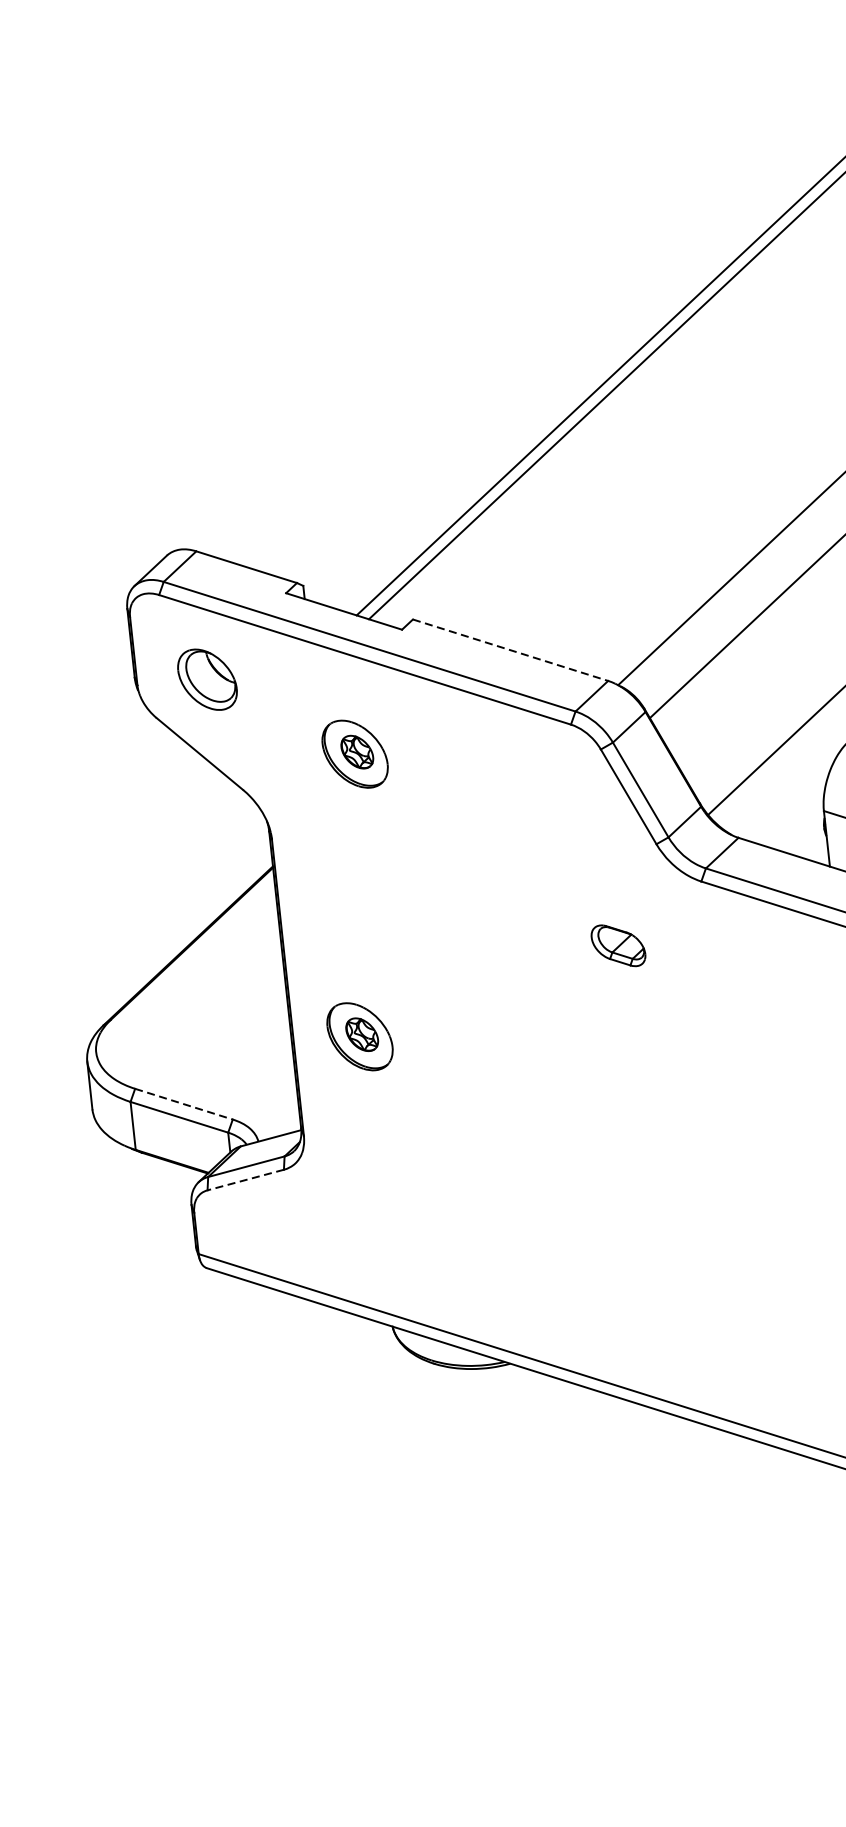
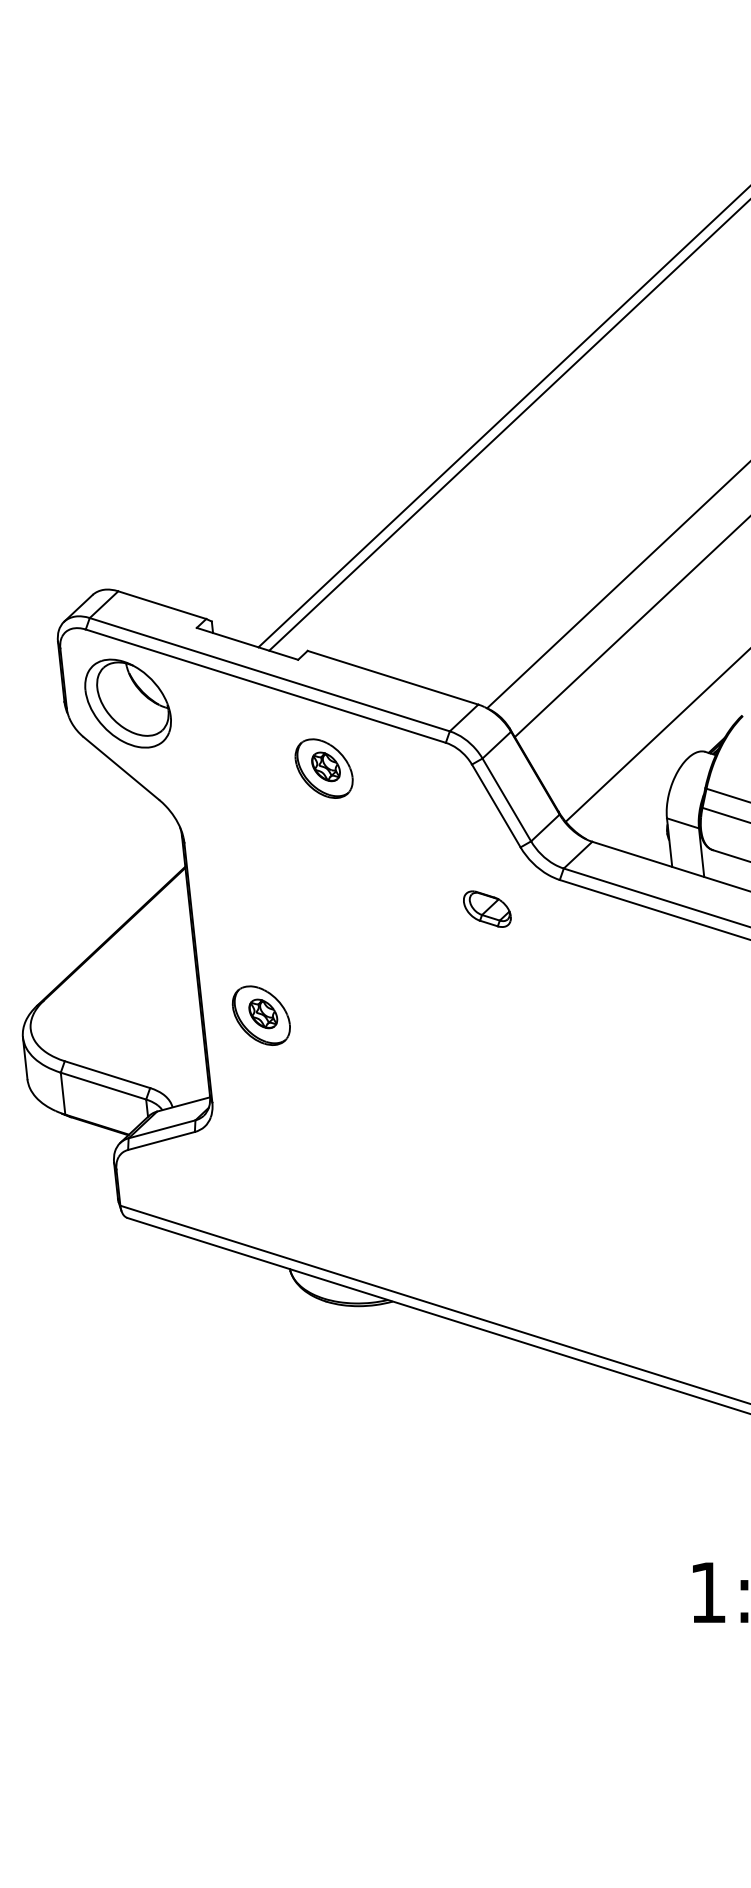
line: (511, 649) -> (393, 677), dashed -> solid
part: (206, 679) -> (127, 703), size x1.67
part: (354, 754) -> (323, 768), moved
part: (618, 945) -> (487, 908), moved
line: (183, 1104) -> (107, 1074), dashed -> solid
line: (245, 1179) -> (161, 1140), dashed -> solid

